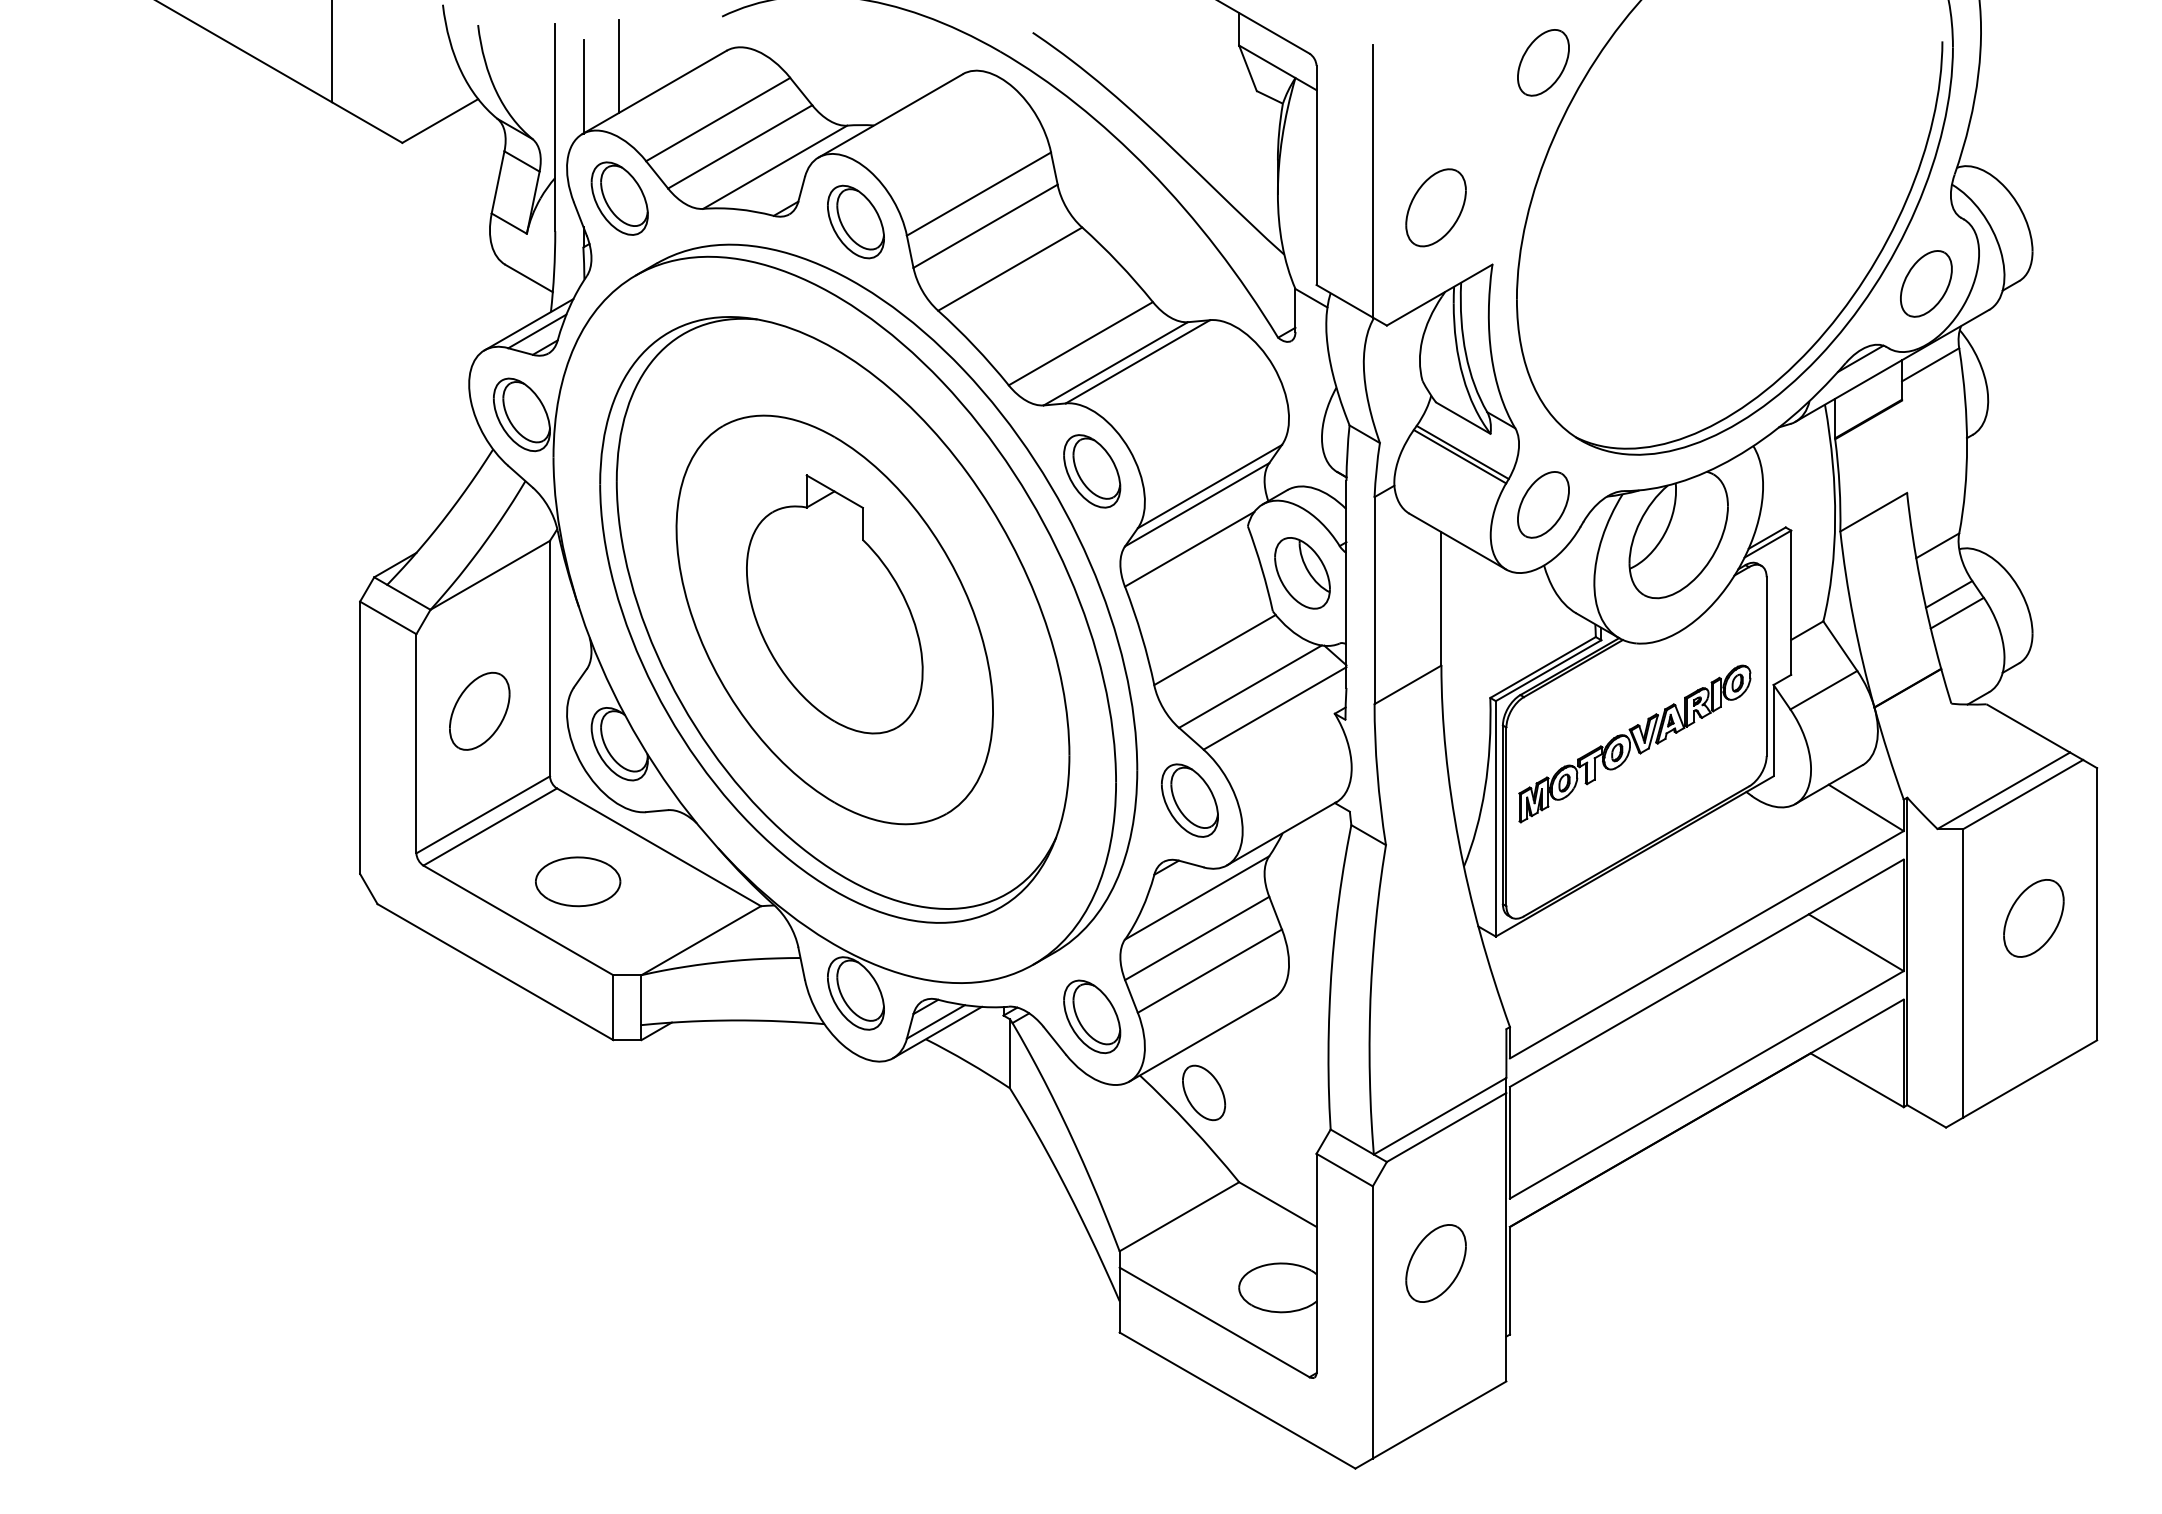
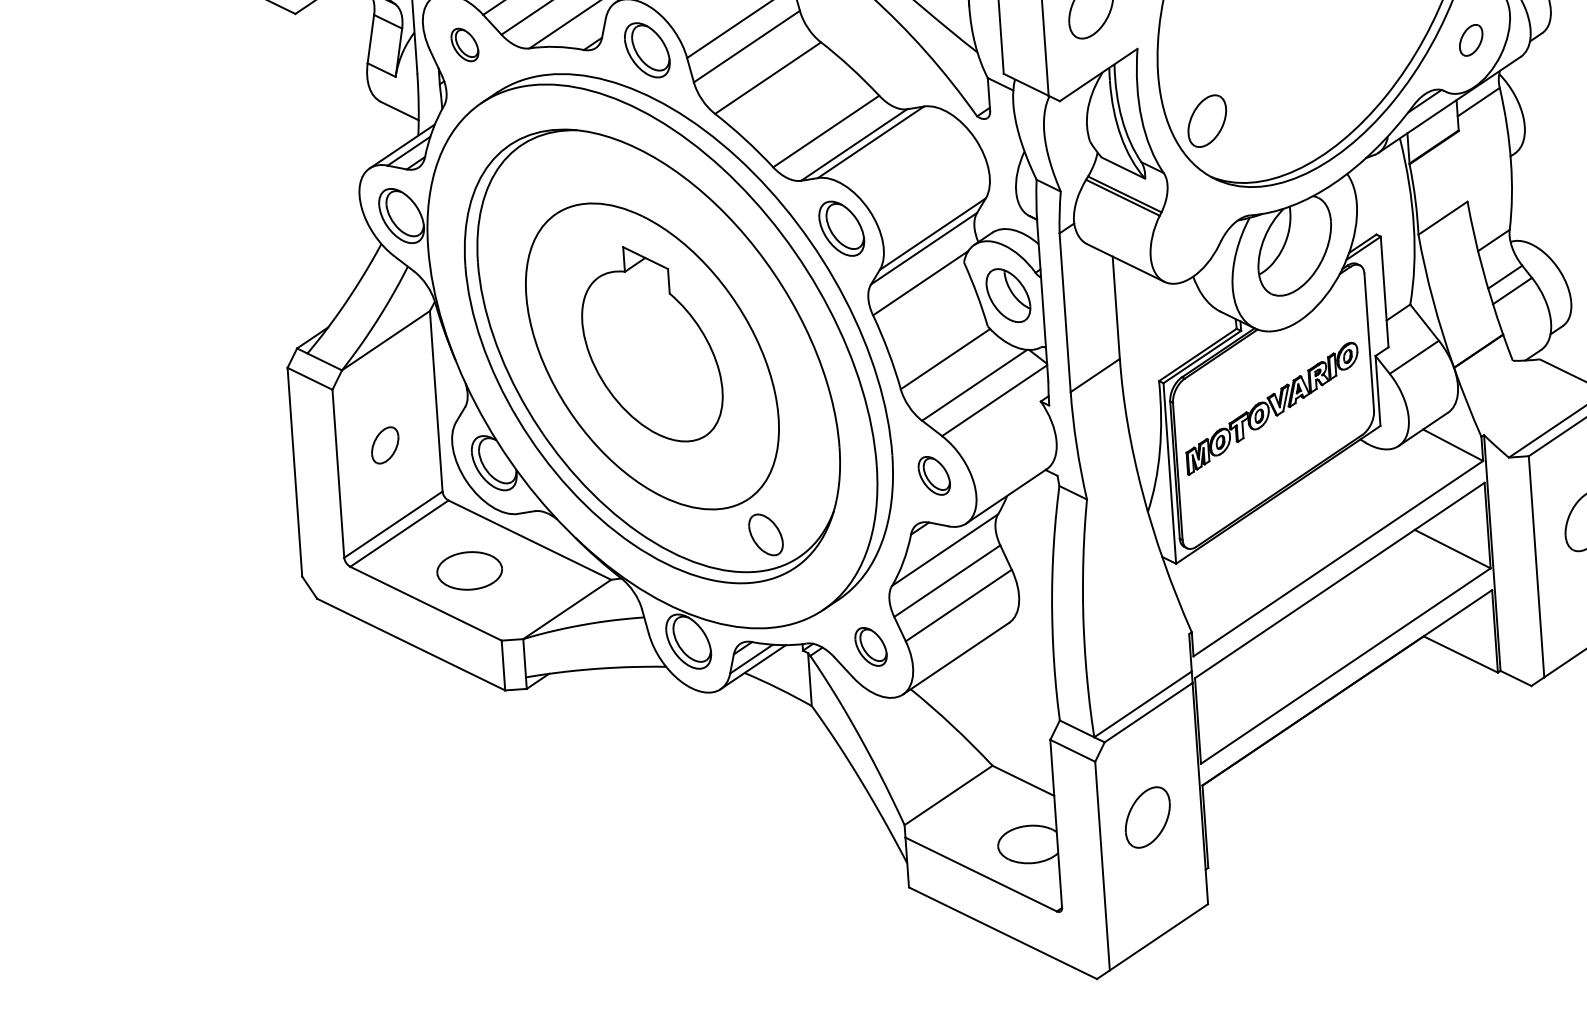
part: (619, 198) -> (464, 44), size x0.6
part: (1926, 283) -> (1471, 40), size x0.6
part: (1543, 504) -> (1207, 120), moved
part: (479, 710) -> (384, 444), size x0.6
part: (1189, 800) -> (934, 475), size x0.7
part: (1092, 1016) -> (871, 646), size x0.7
part: (1204, 1092) -> (766, 534), moved

